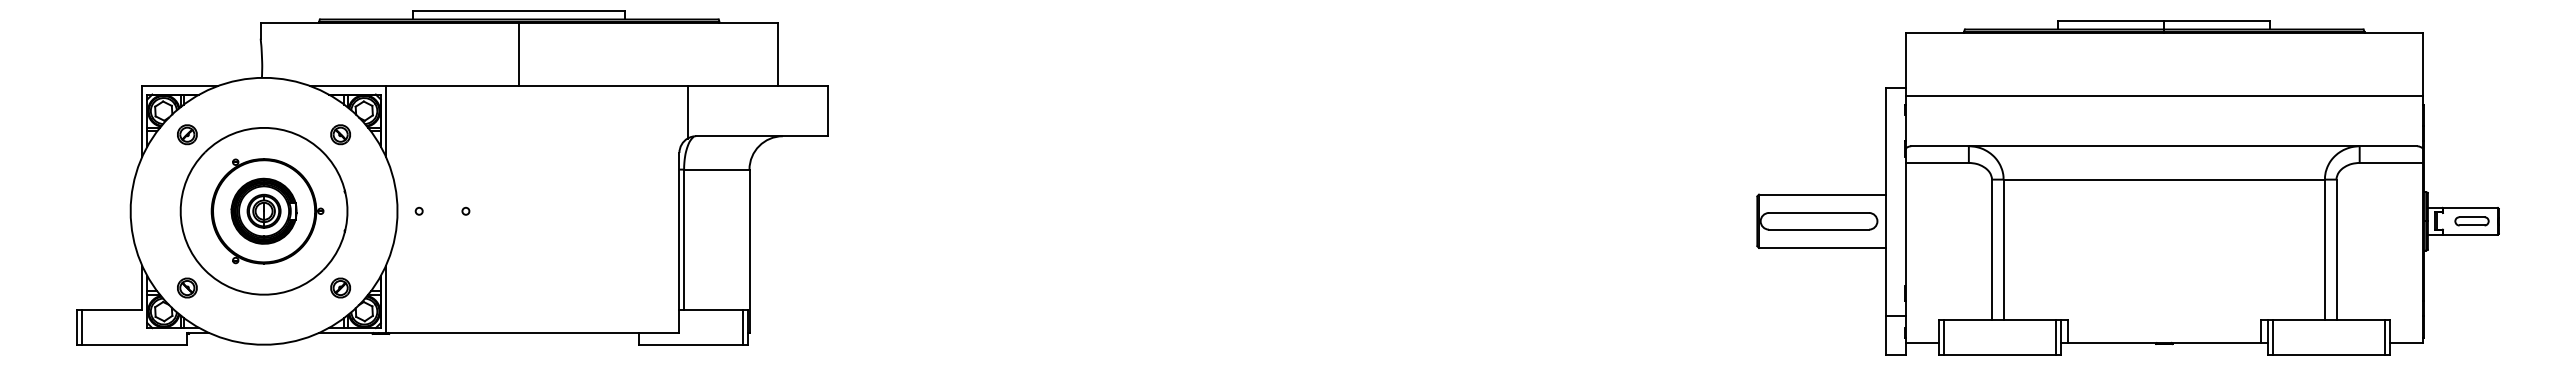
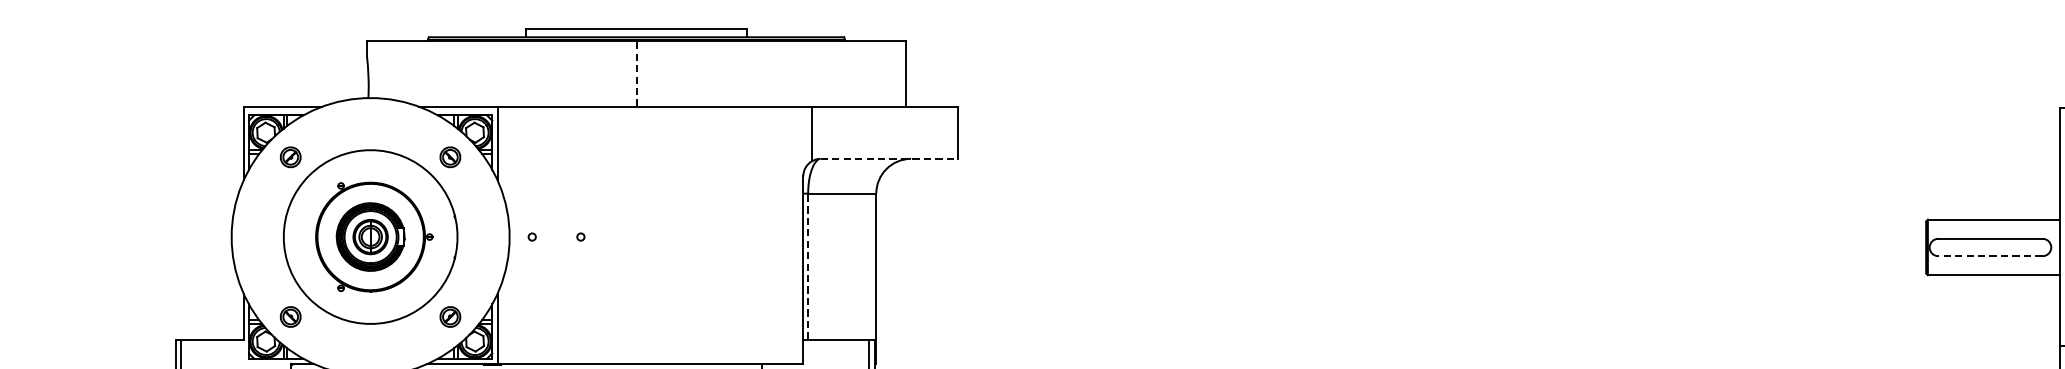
line: (519, 54) -> (636, 73), solid -> dashed
line: (762, 136) -> (889, 159), solid -> dashed
line: (1818, 229) -> (1989, 256), solid -> dashed
line: (684, 239) -> (808, 266), solid -> dashed

